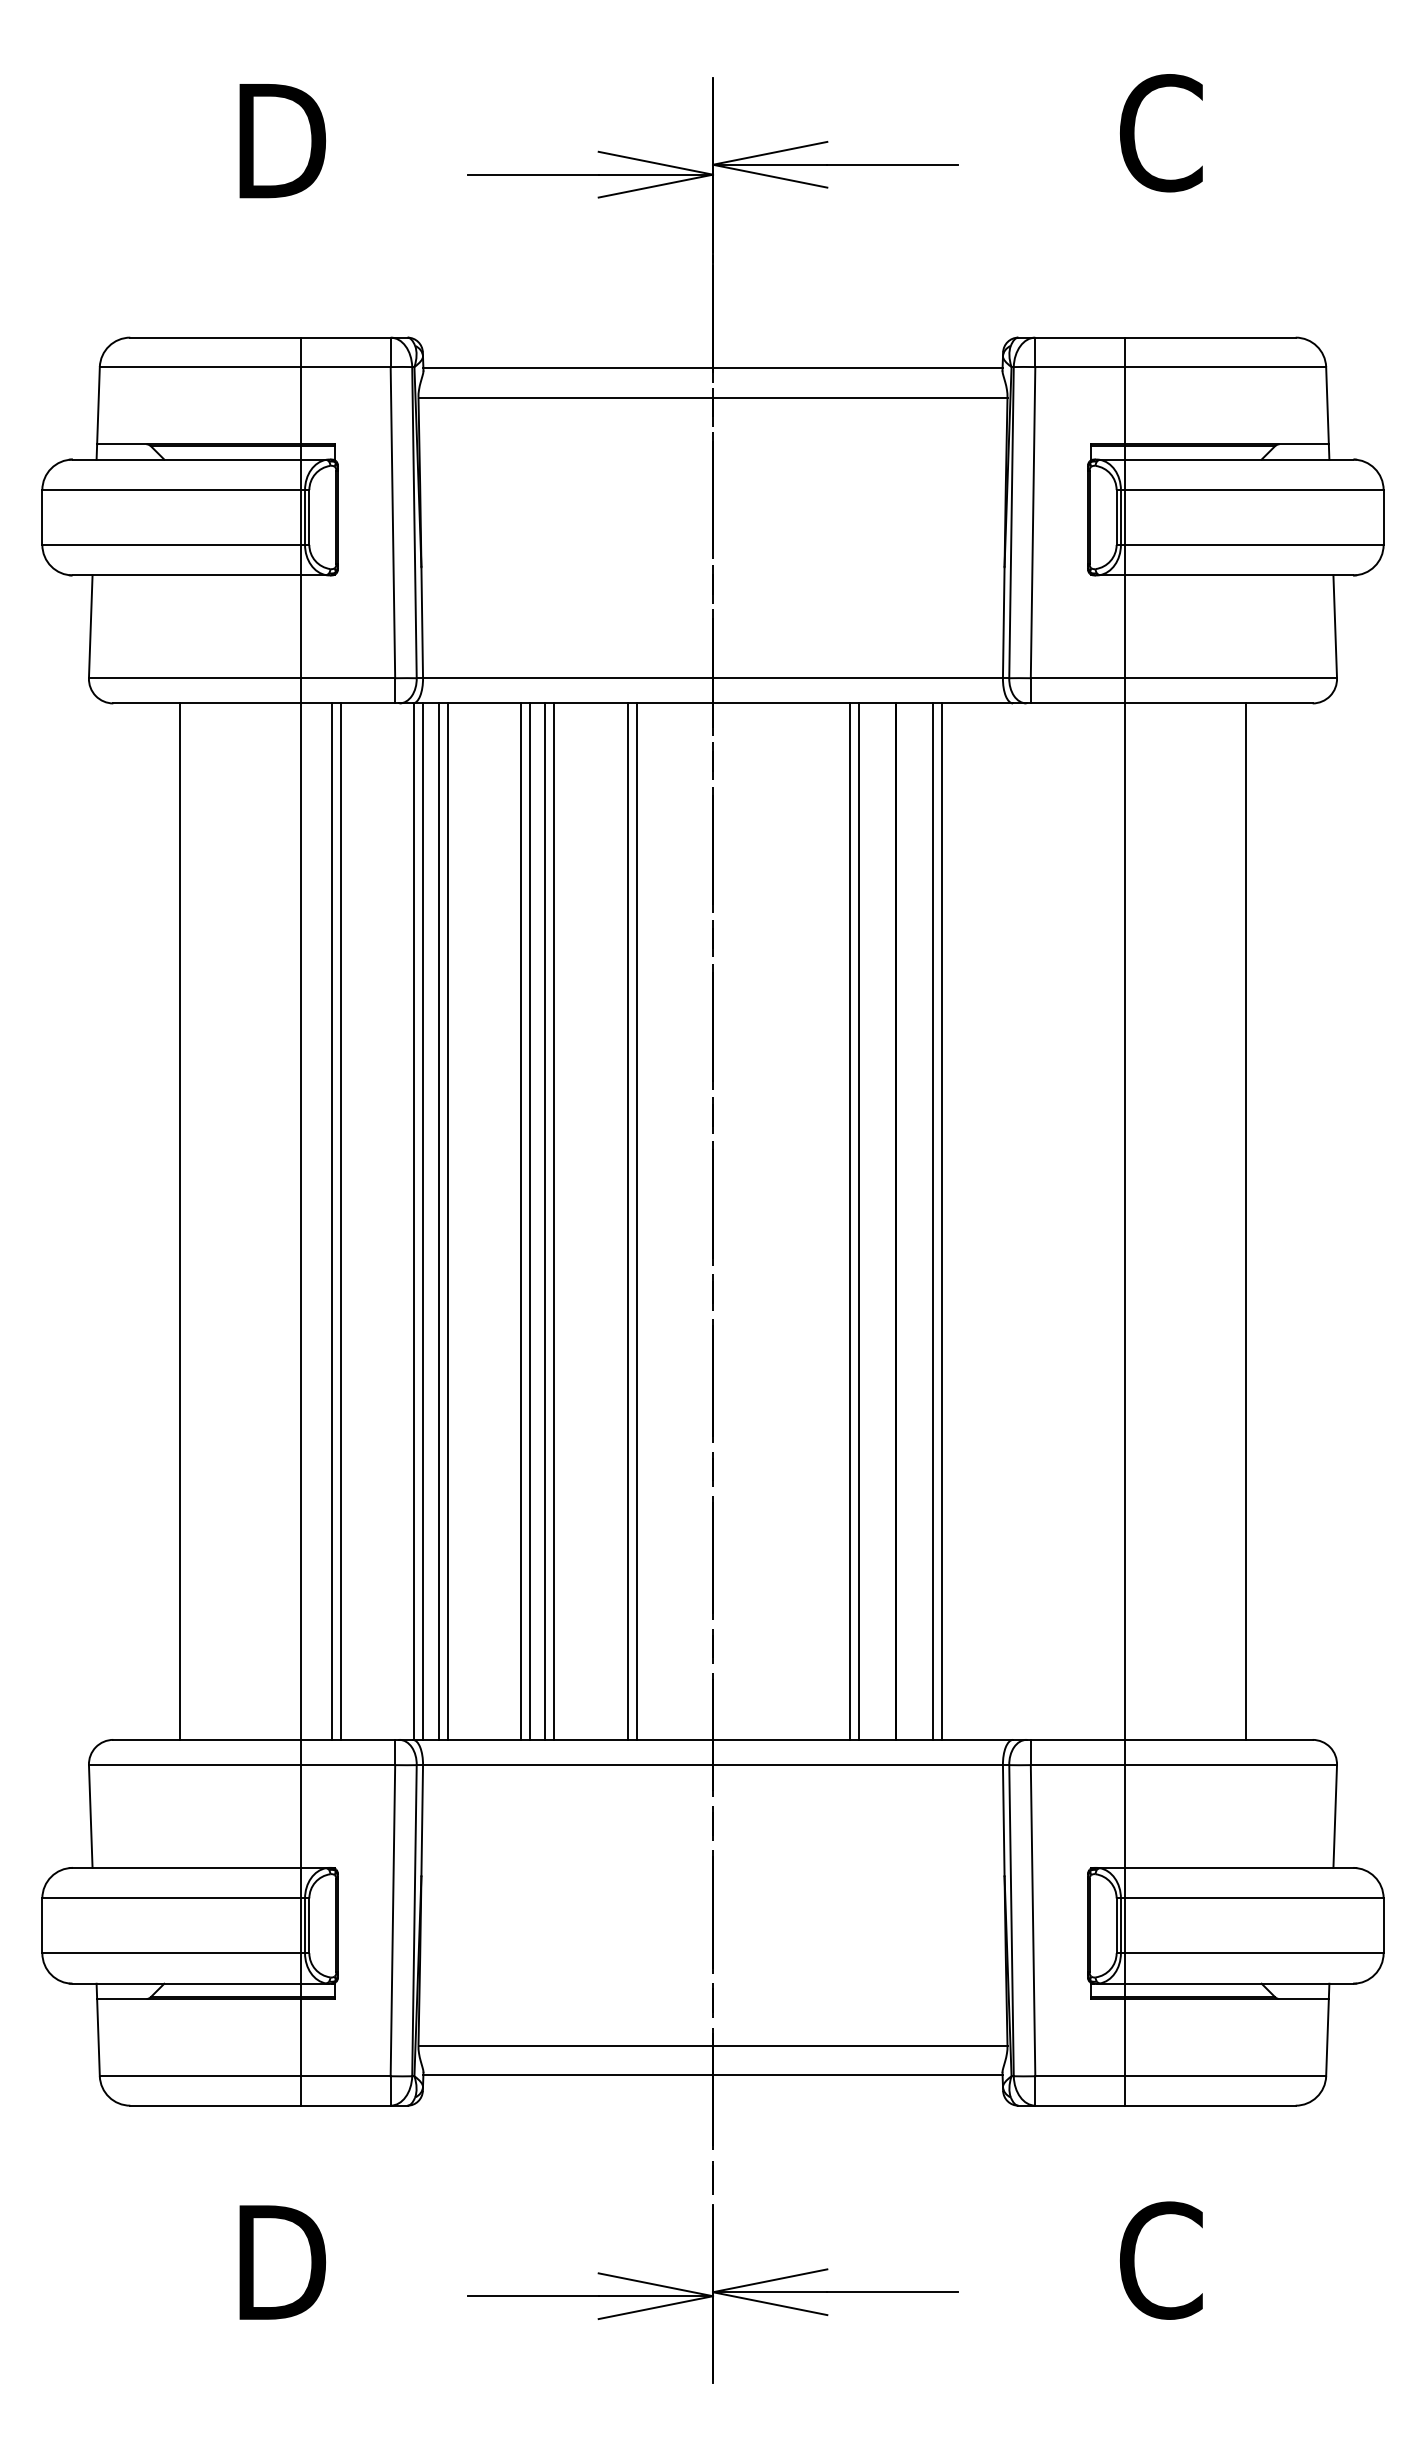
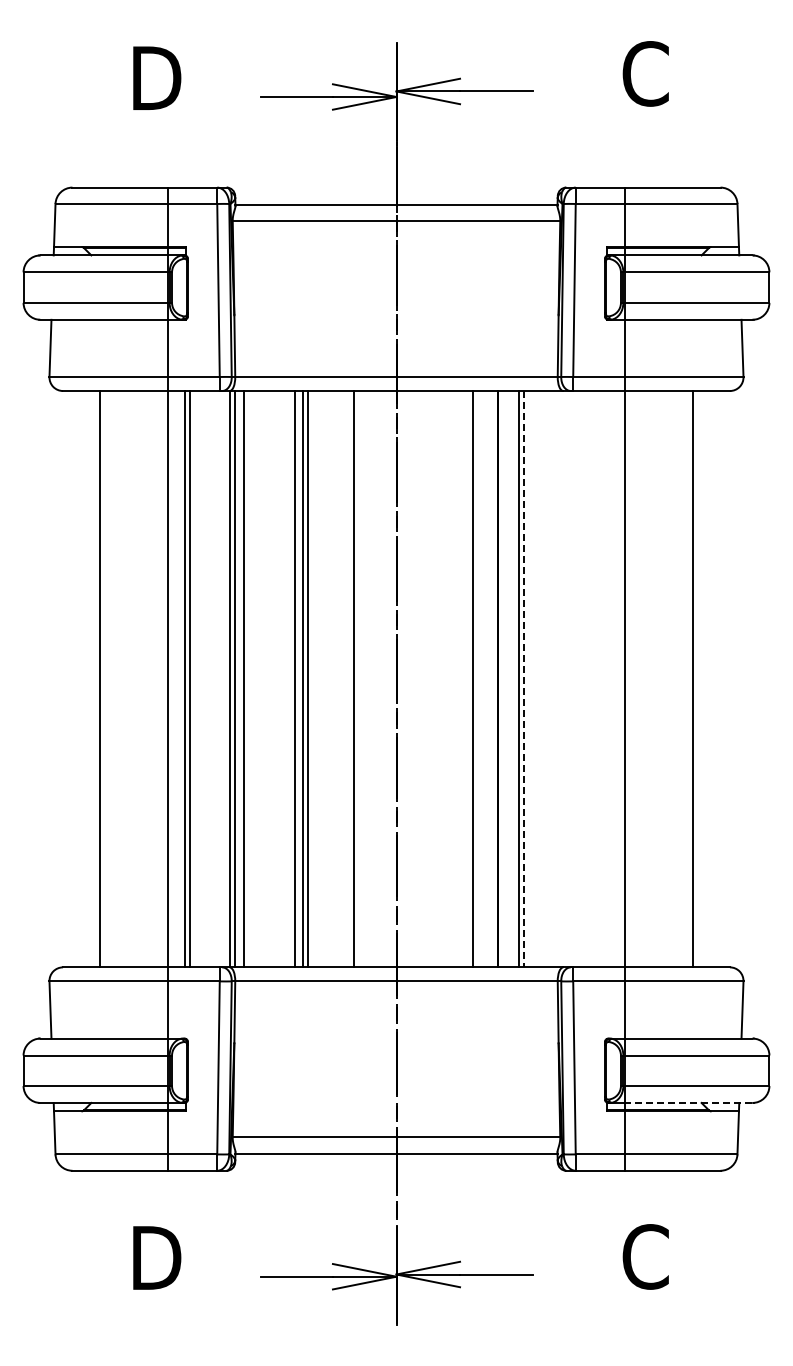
line: (448, 1222) -> (249, 679), removed
line: (520, 1222) -> (289, 679), removed
line: (628, 1222) -> (349, 679), removed
line: (858, 1222) -> (477, 679), removed
line: (941, 1222) -> (523, 679), solid -> dashed
line: (1238, 1982) -> (688, 1102), solid -> dashed

